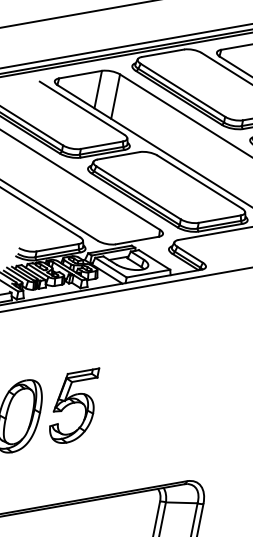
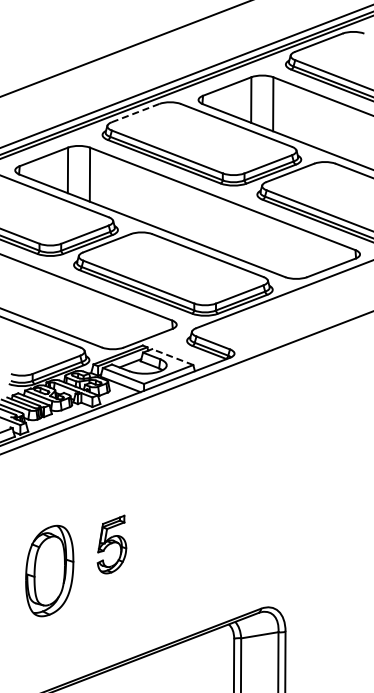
line: (162, 53) -> (135, 113), solid -> dashed
line: (154, 259) -> (172, 356), solid -> dashed
part: (74, 404) -> (111, 544), size x0.6

